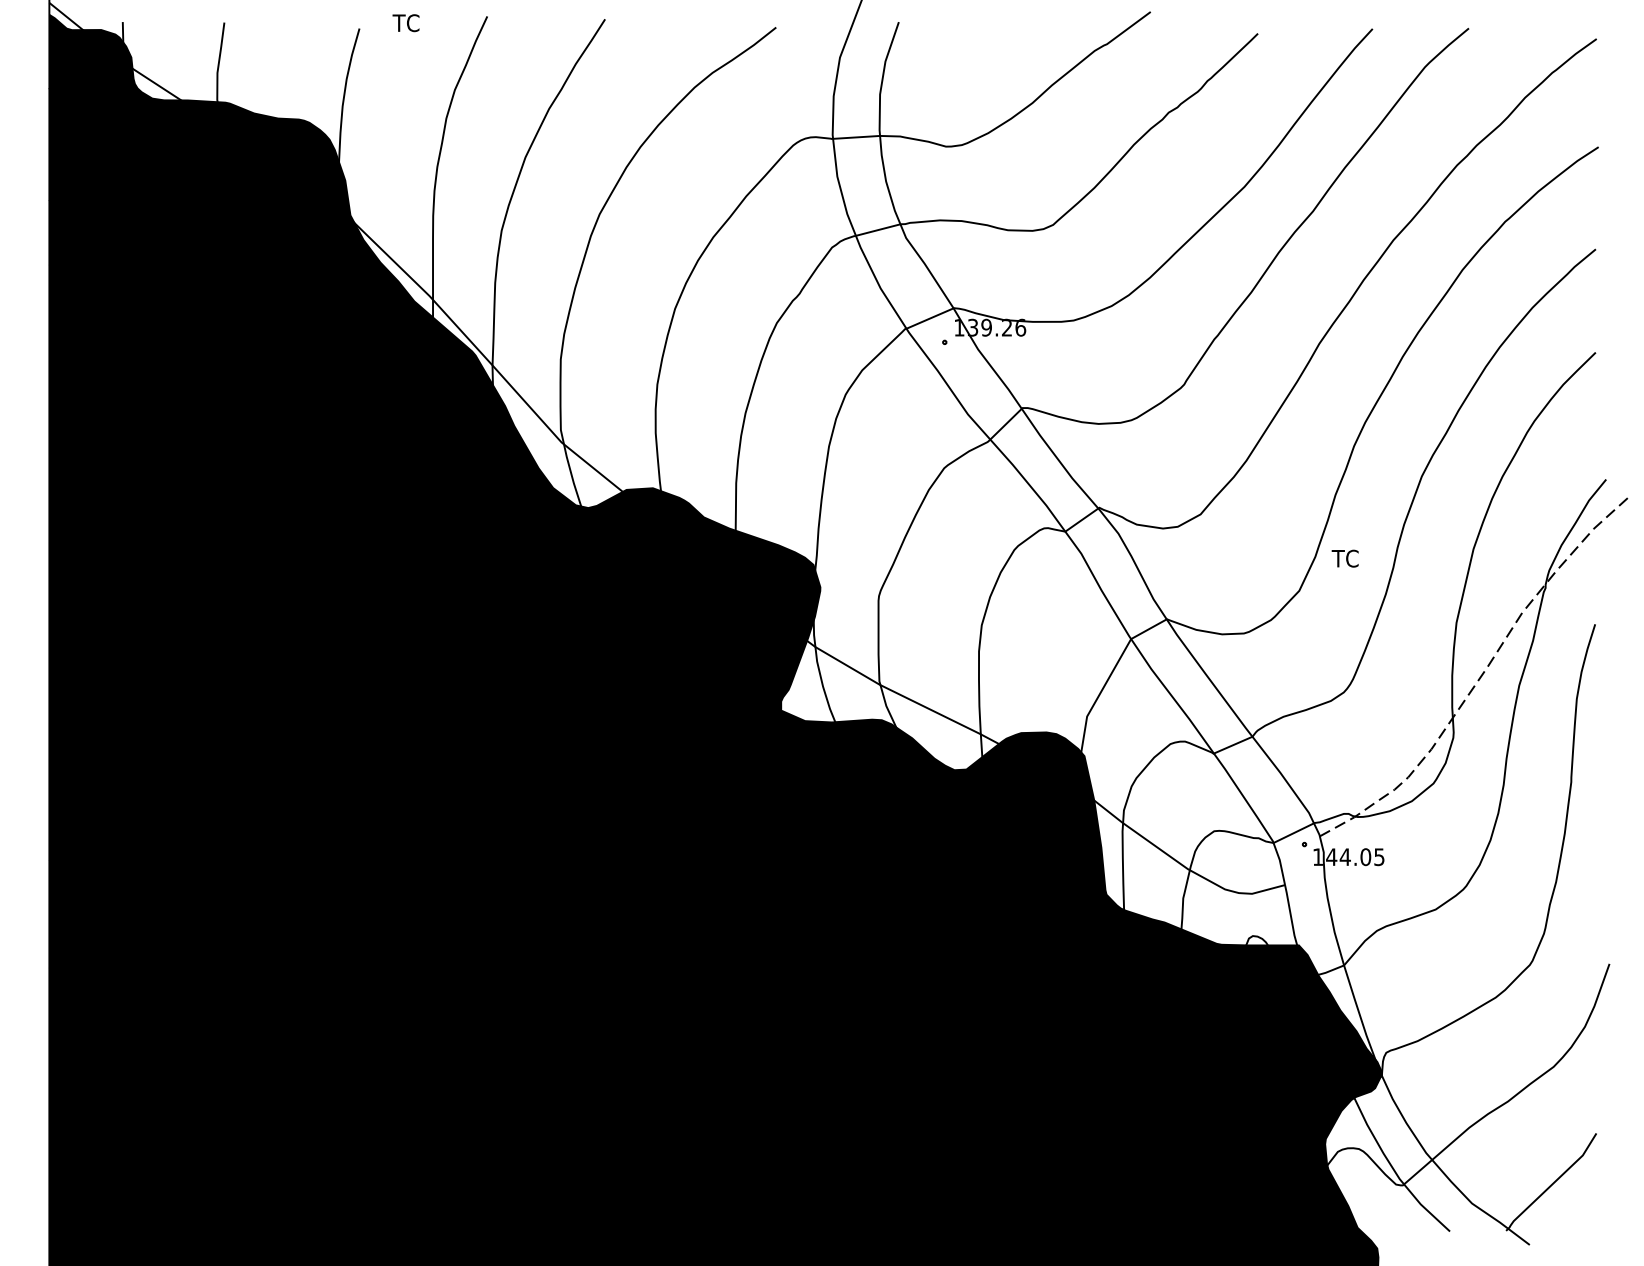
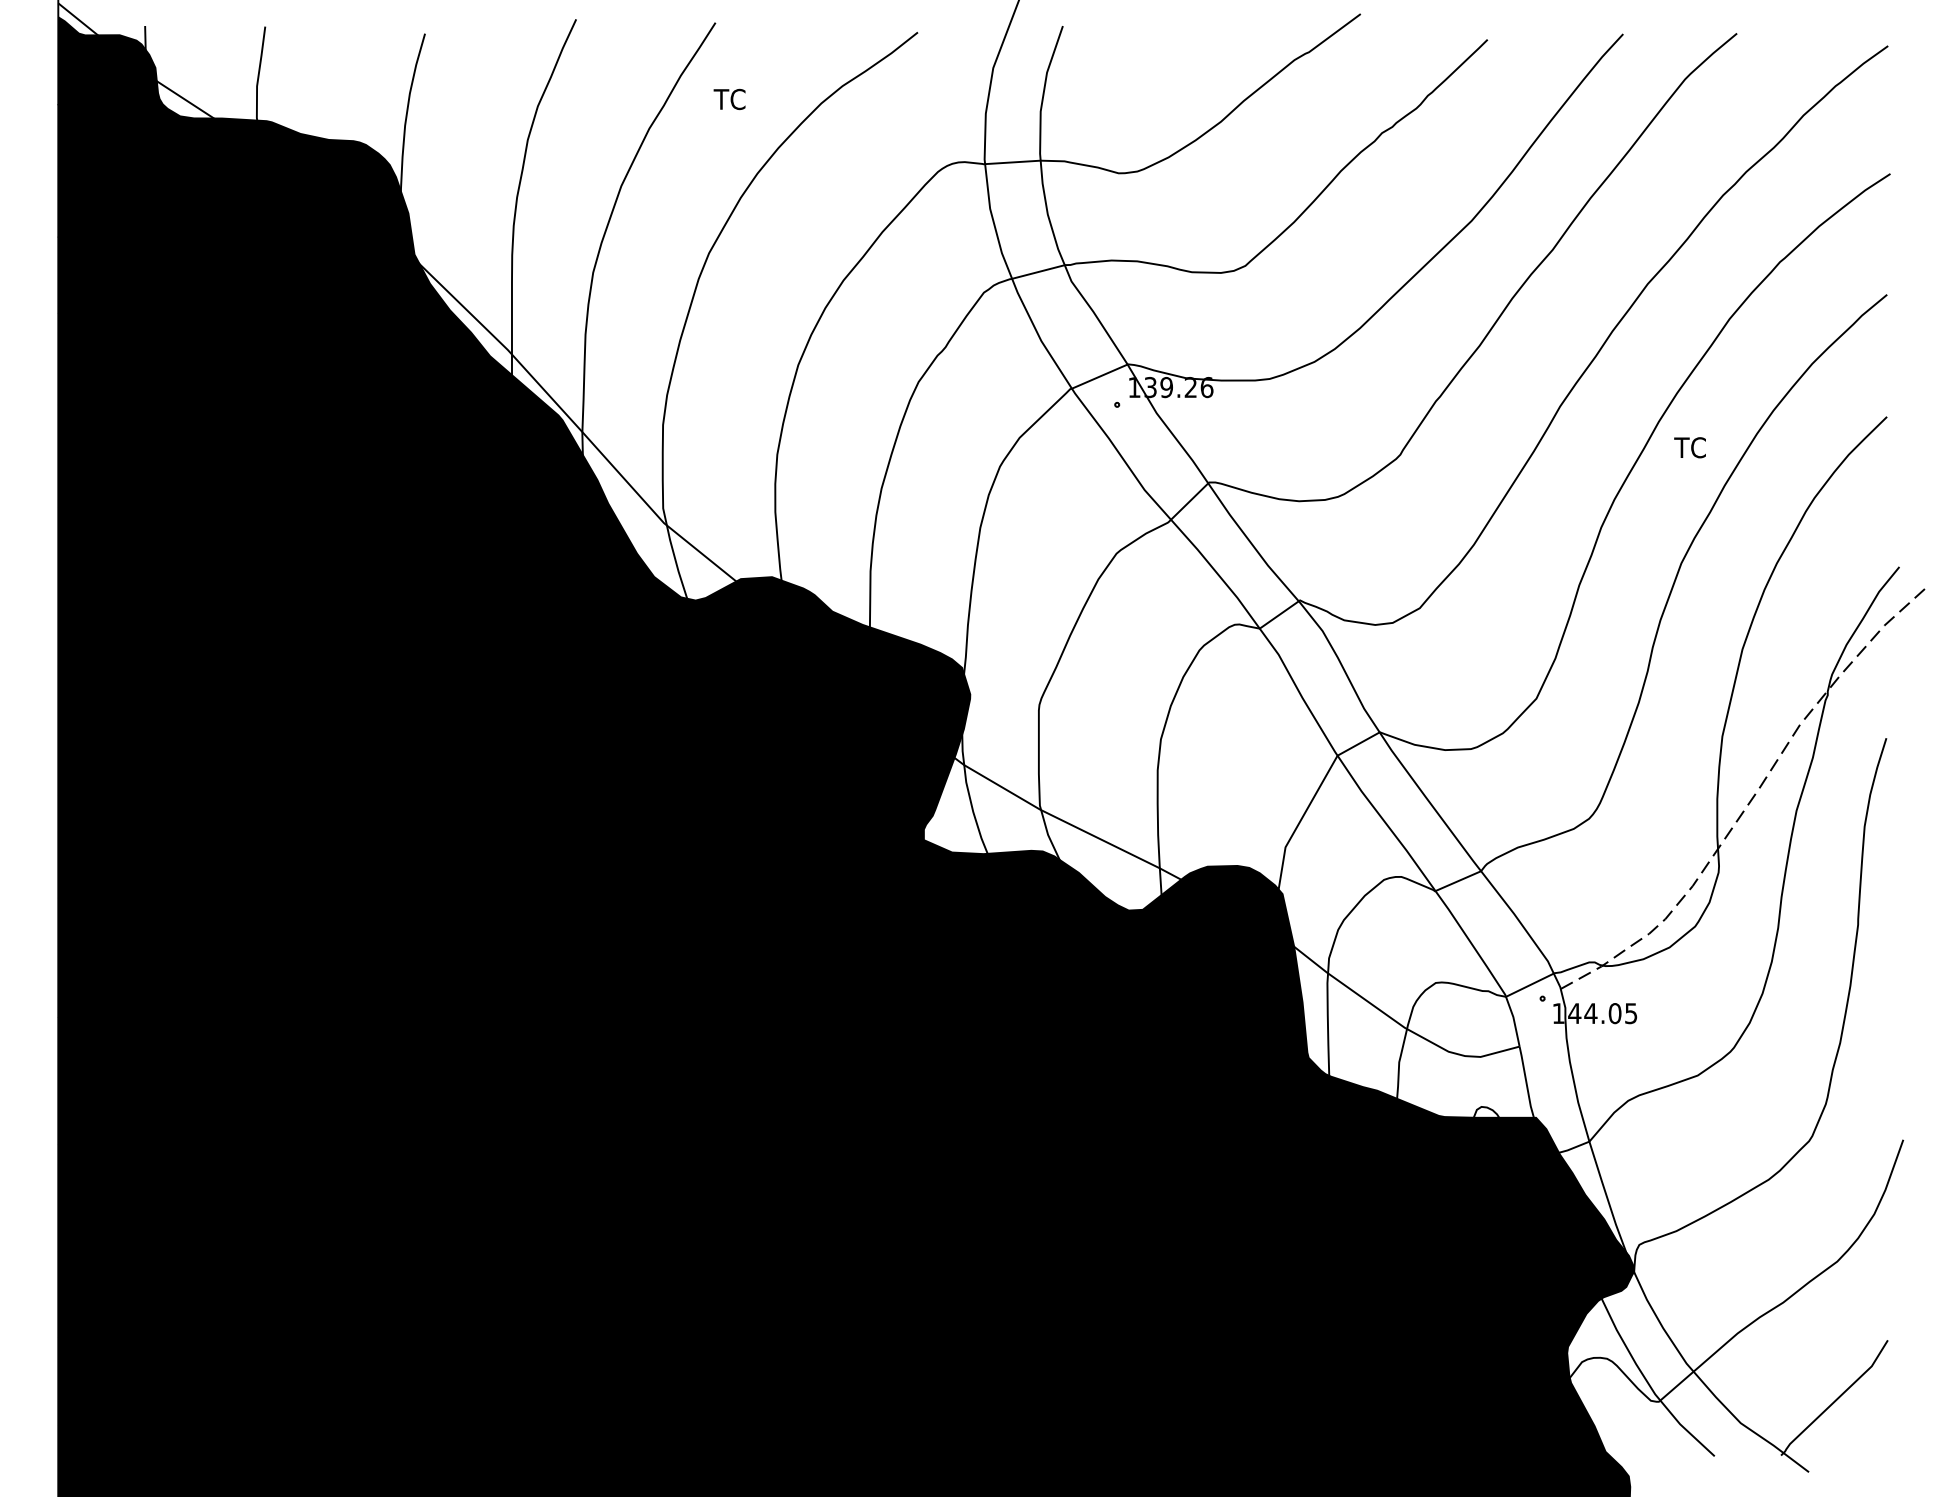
text: (405, 23) -> (728, 99), moved
text: (1344, 558) -> (1689, 447), moved

